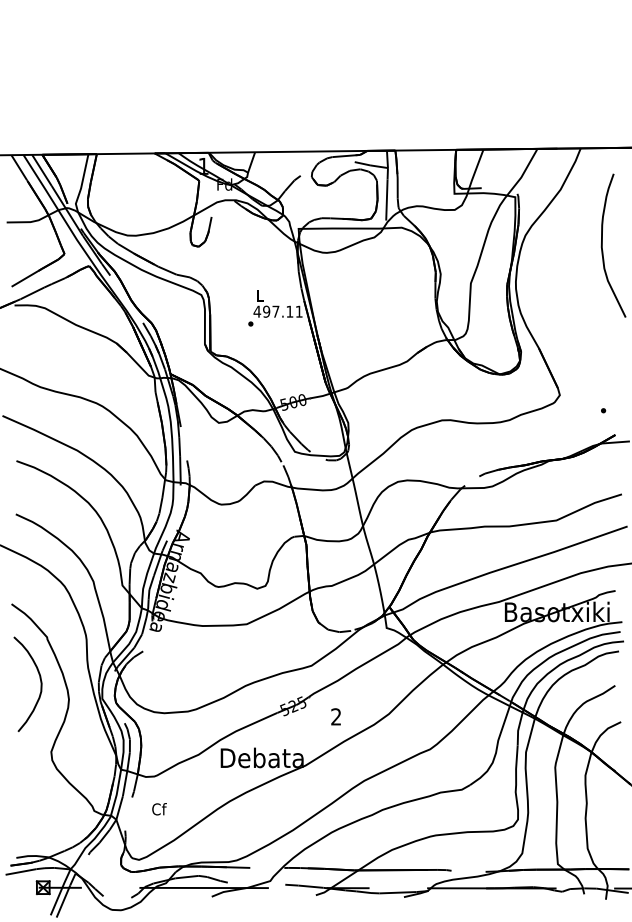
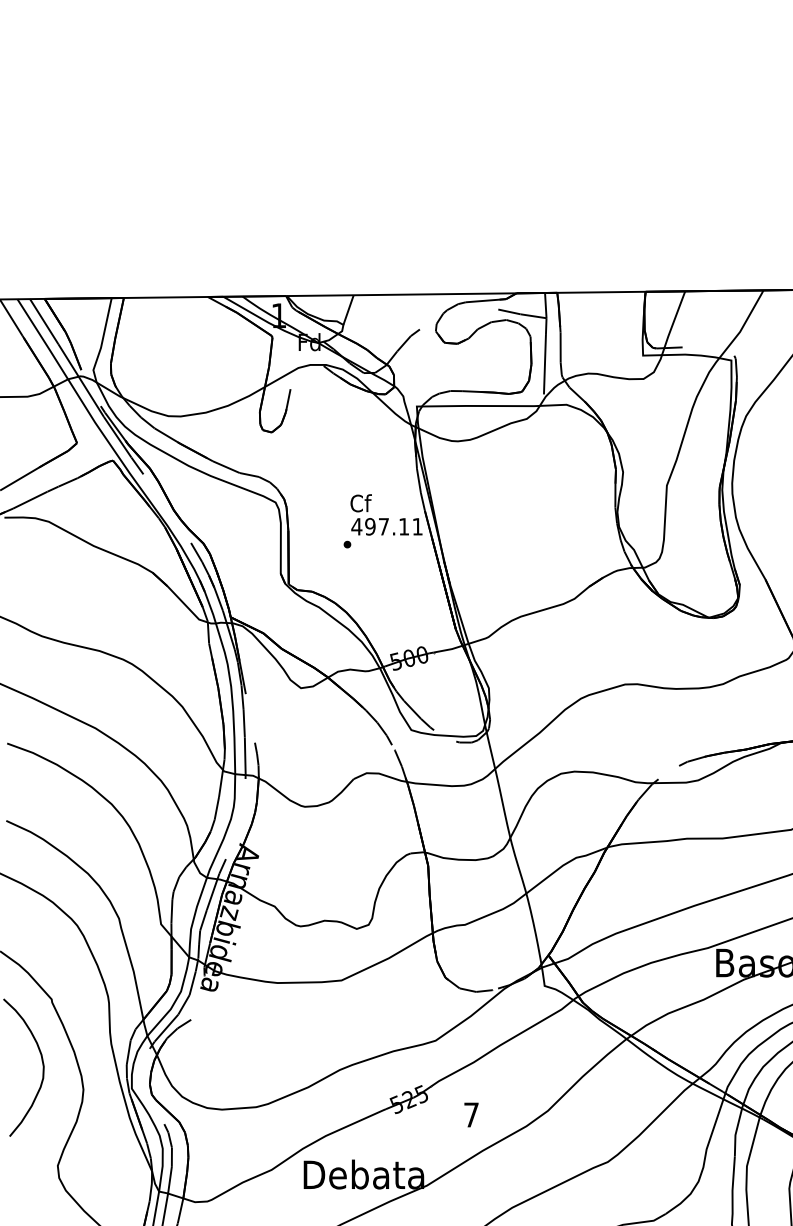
text: (260, 295) -> (361, 503), L -> Cf
text: (336, 716) -> (471, 1114), 2 -> 7

